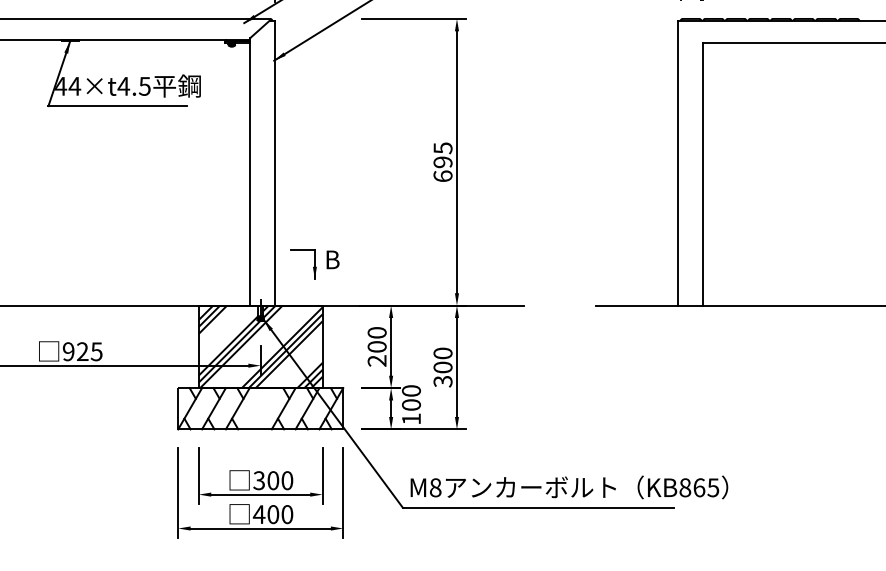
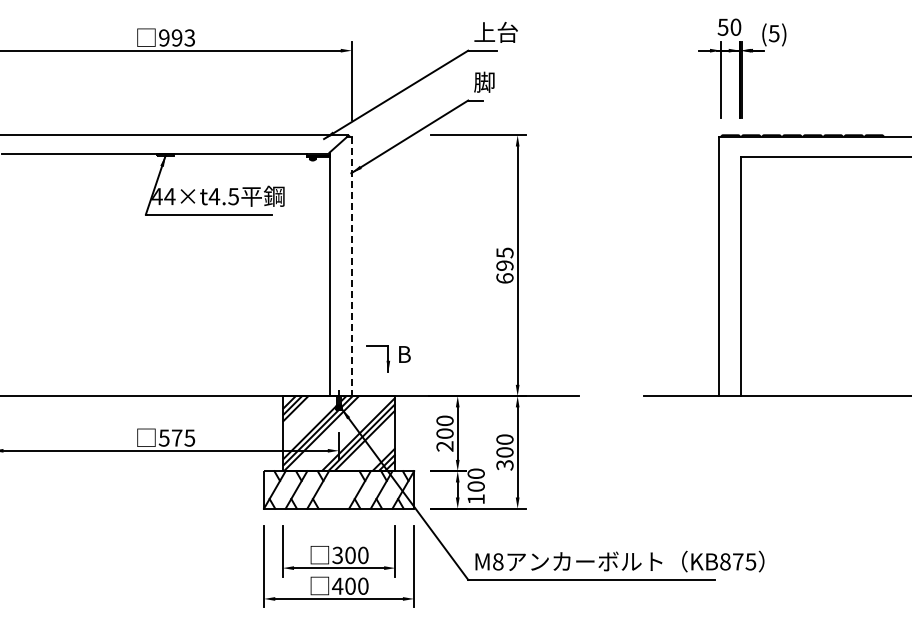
line: (275, 163) -> (352, 266), solid -> dashed
text: (75, 351) -> (170, 437), 925 -> 575
text: (699, 487) -> (738, 561), KB865 -> KB875

